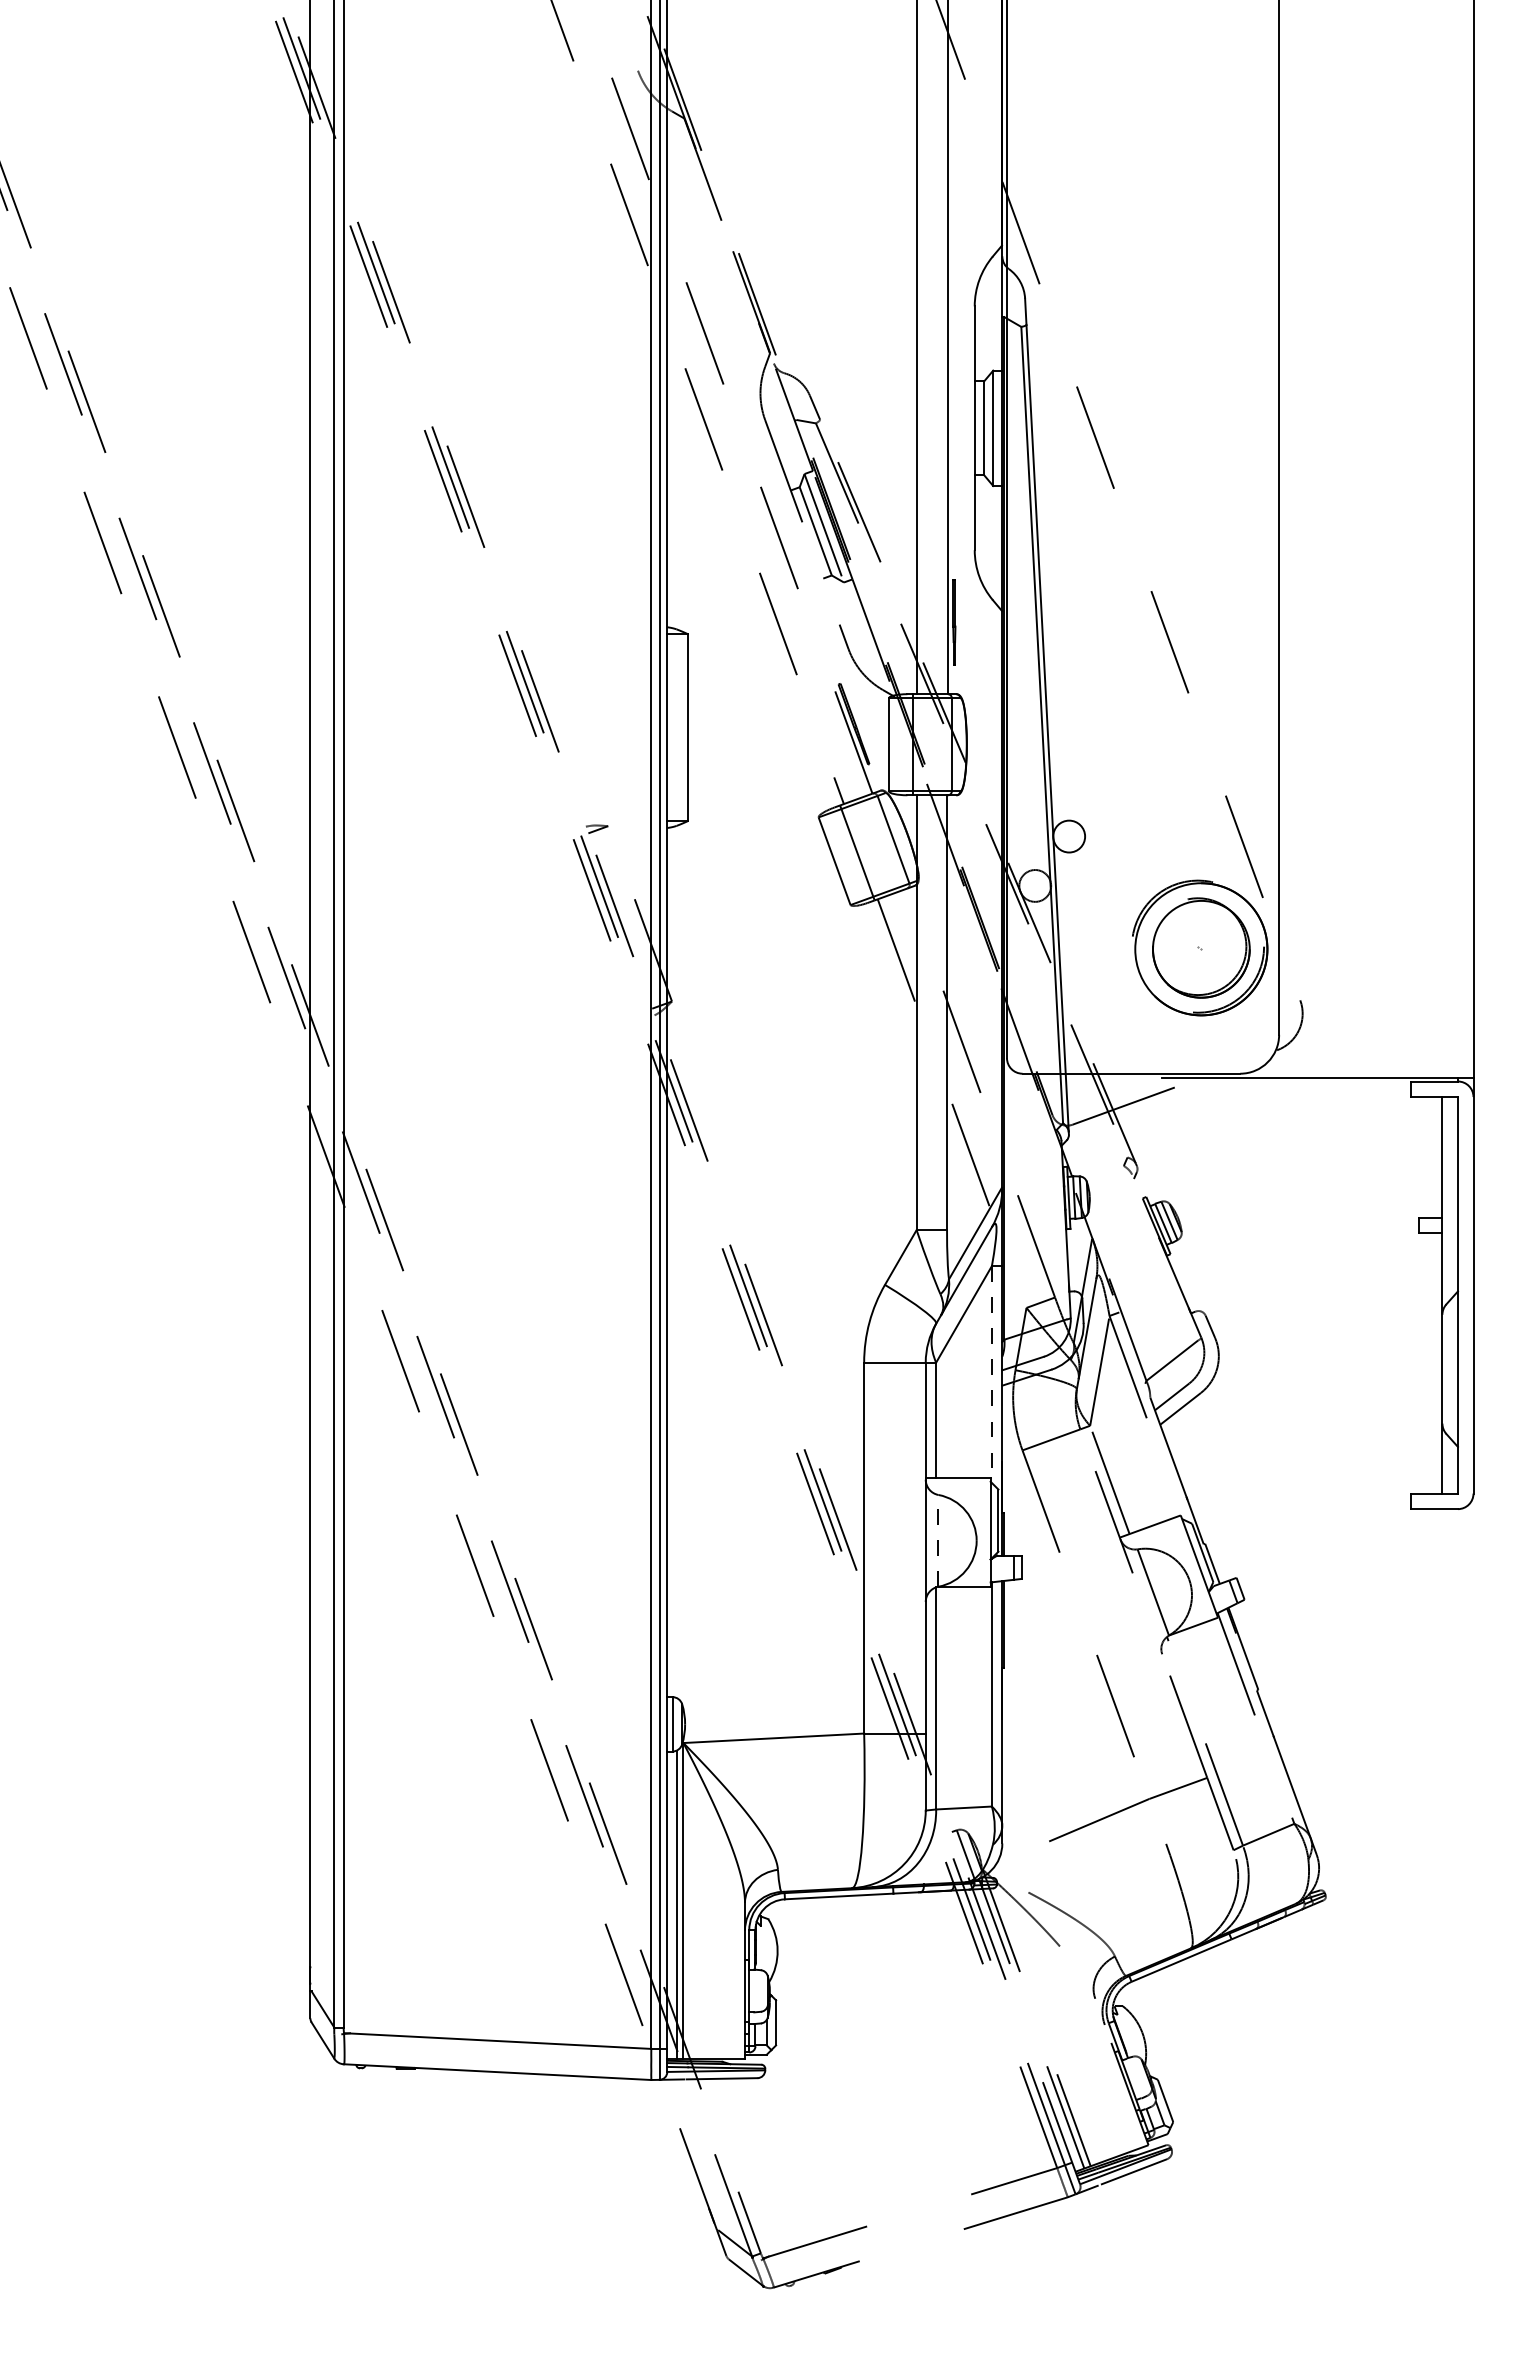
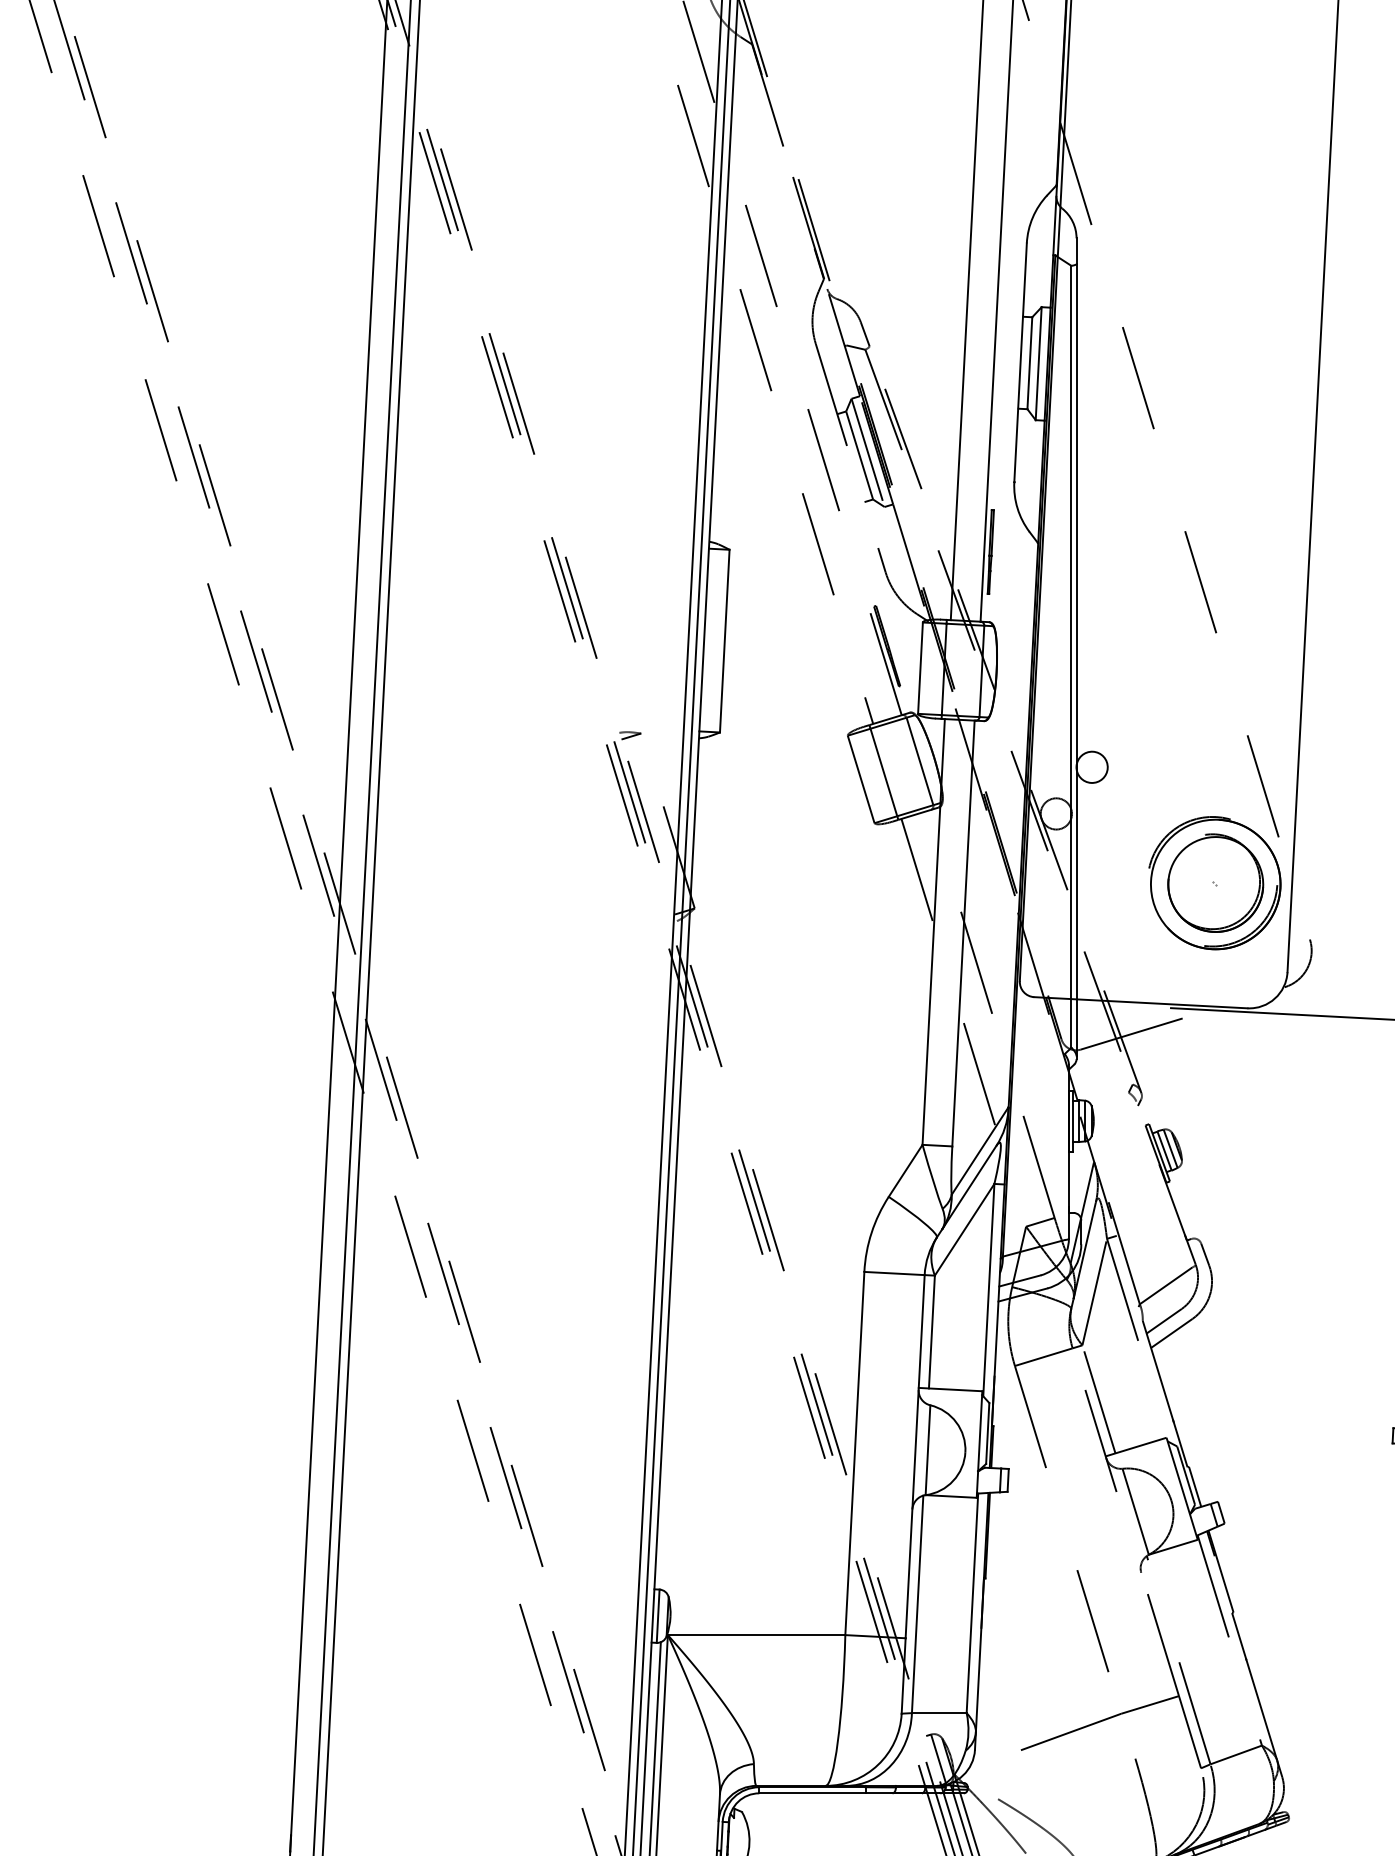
line: (991, 1375) -> (988, 1291), dashed -> solid
line: (938, 1540) -> (928, 1449), dashed -> solid

